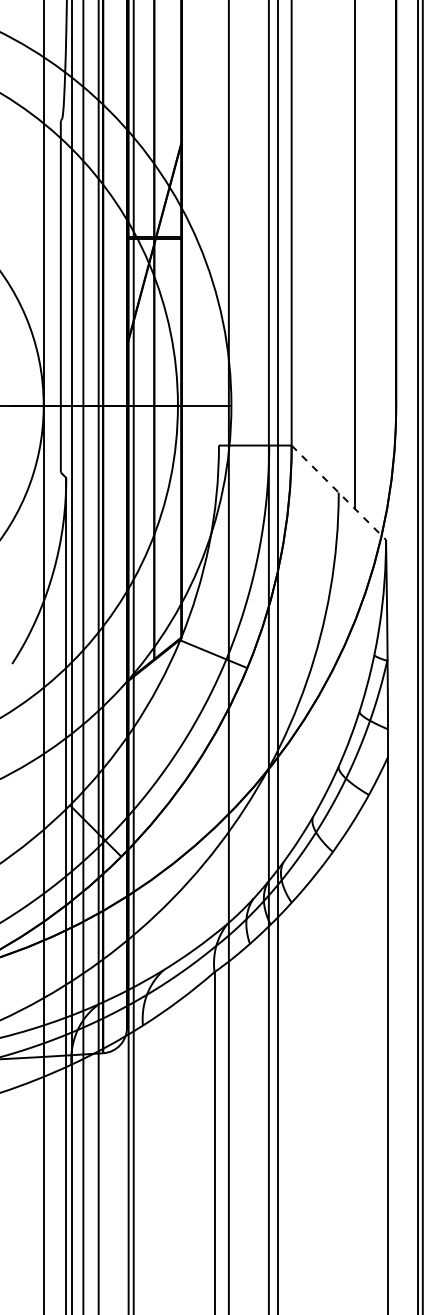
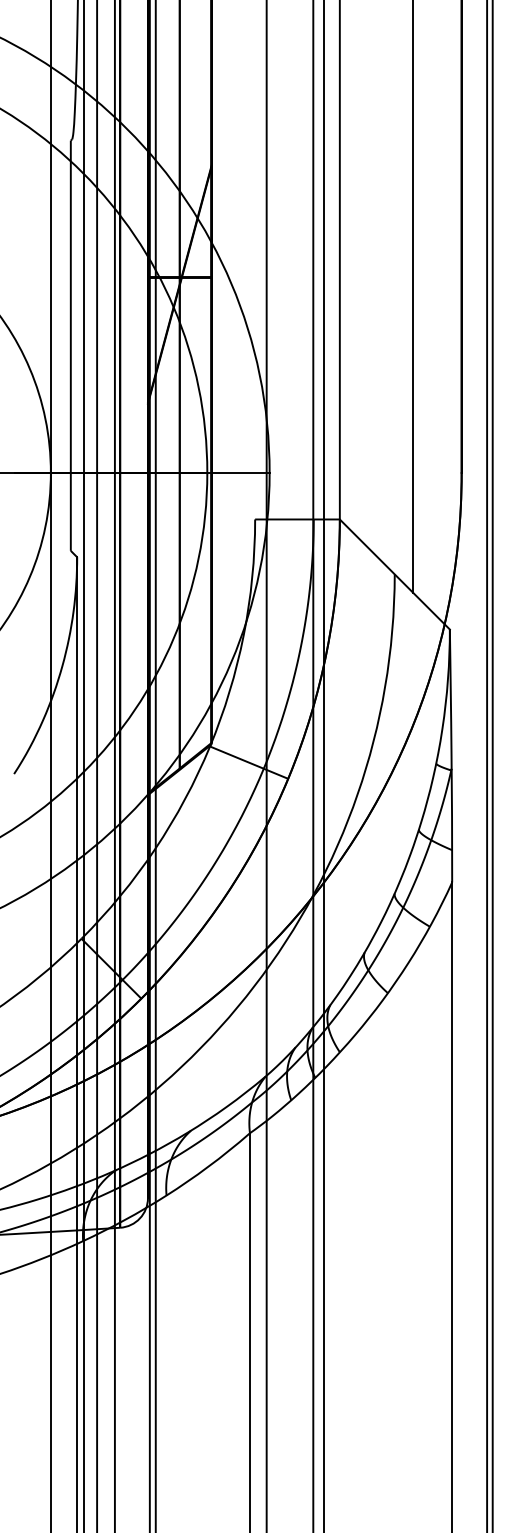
line: (338, 492) -> (394, 574), dashed -> solid

